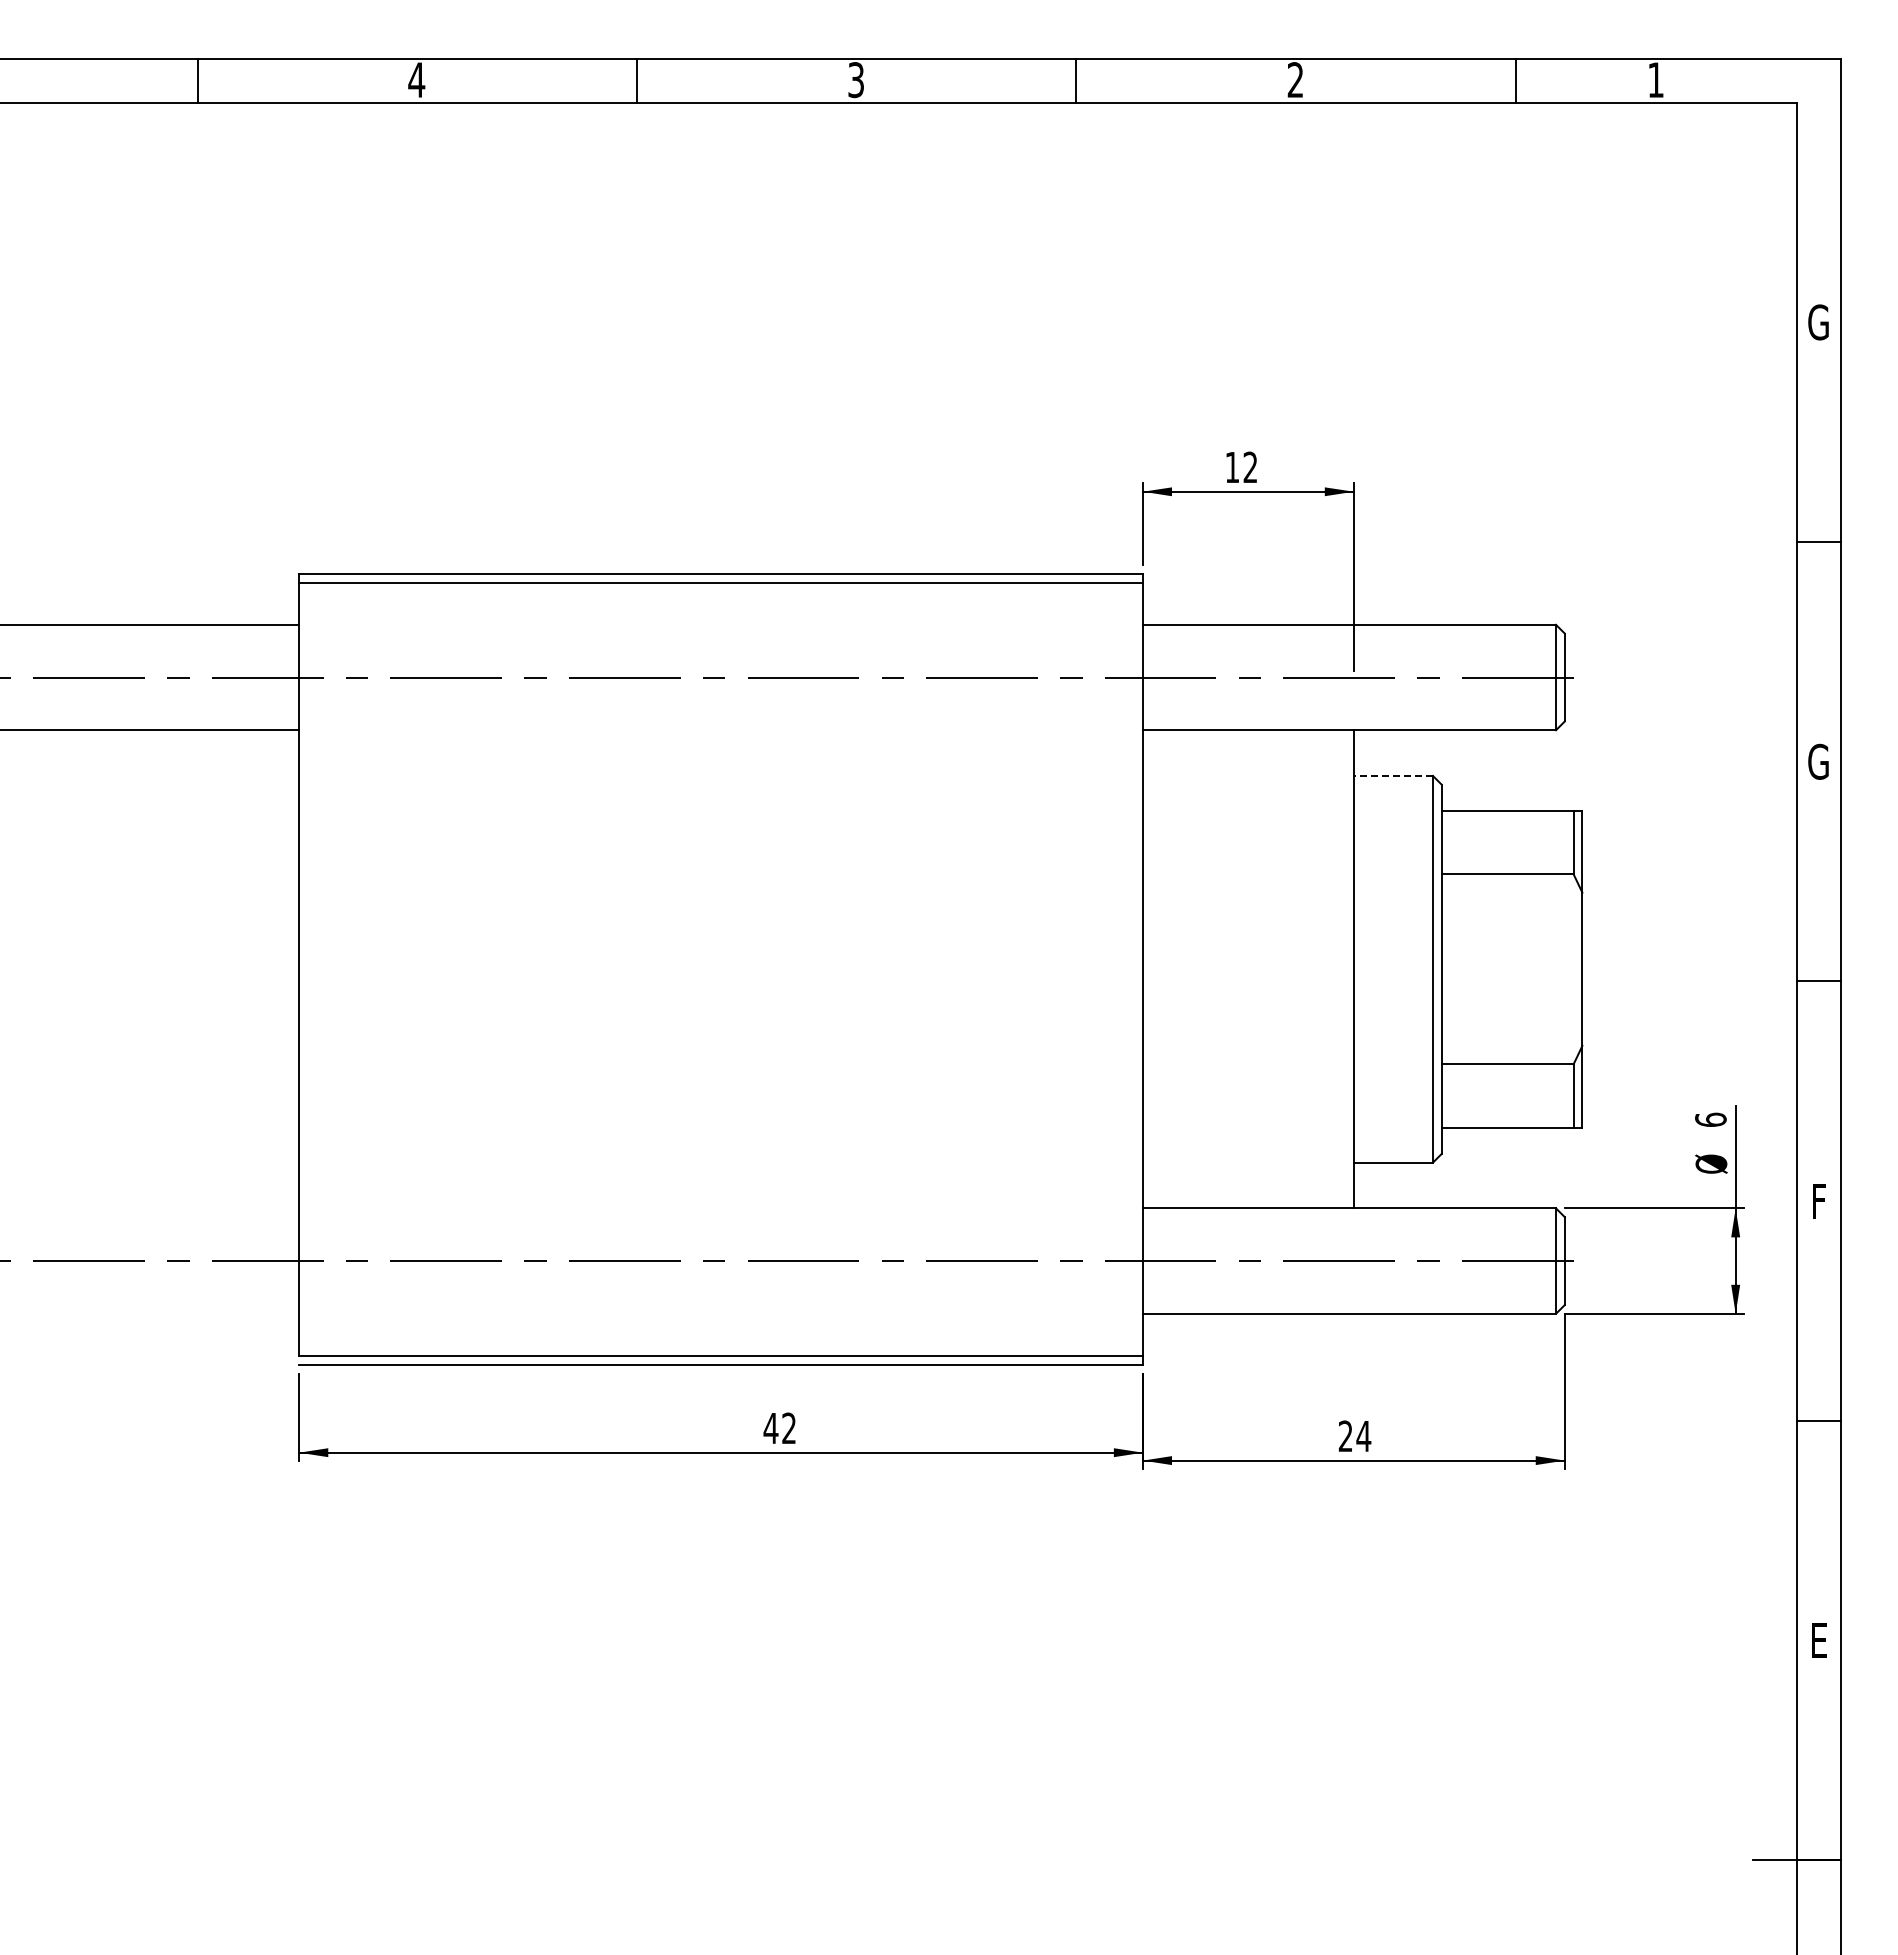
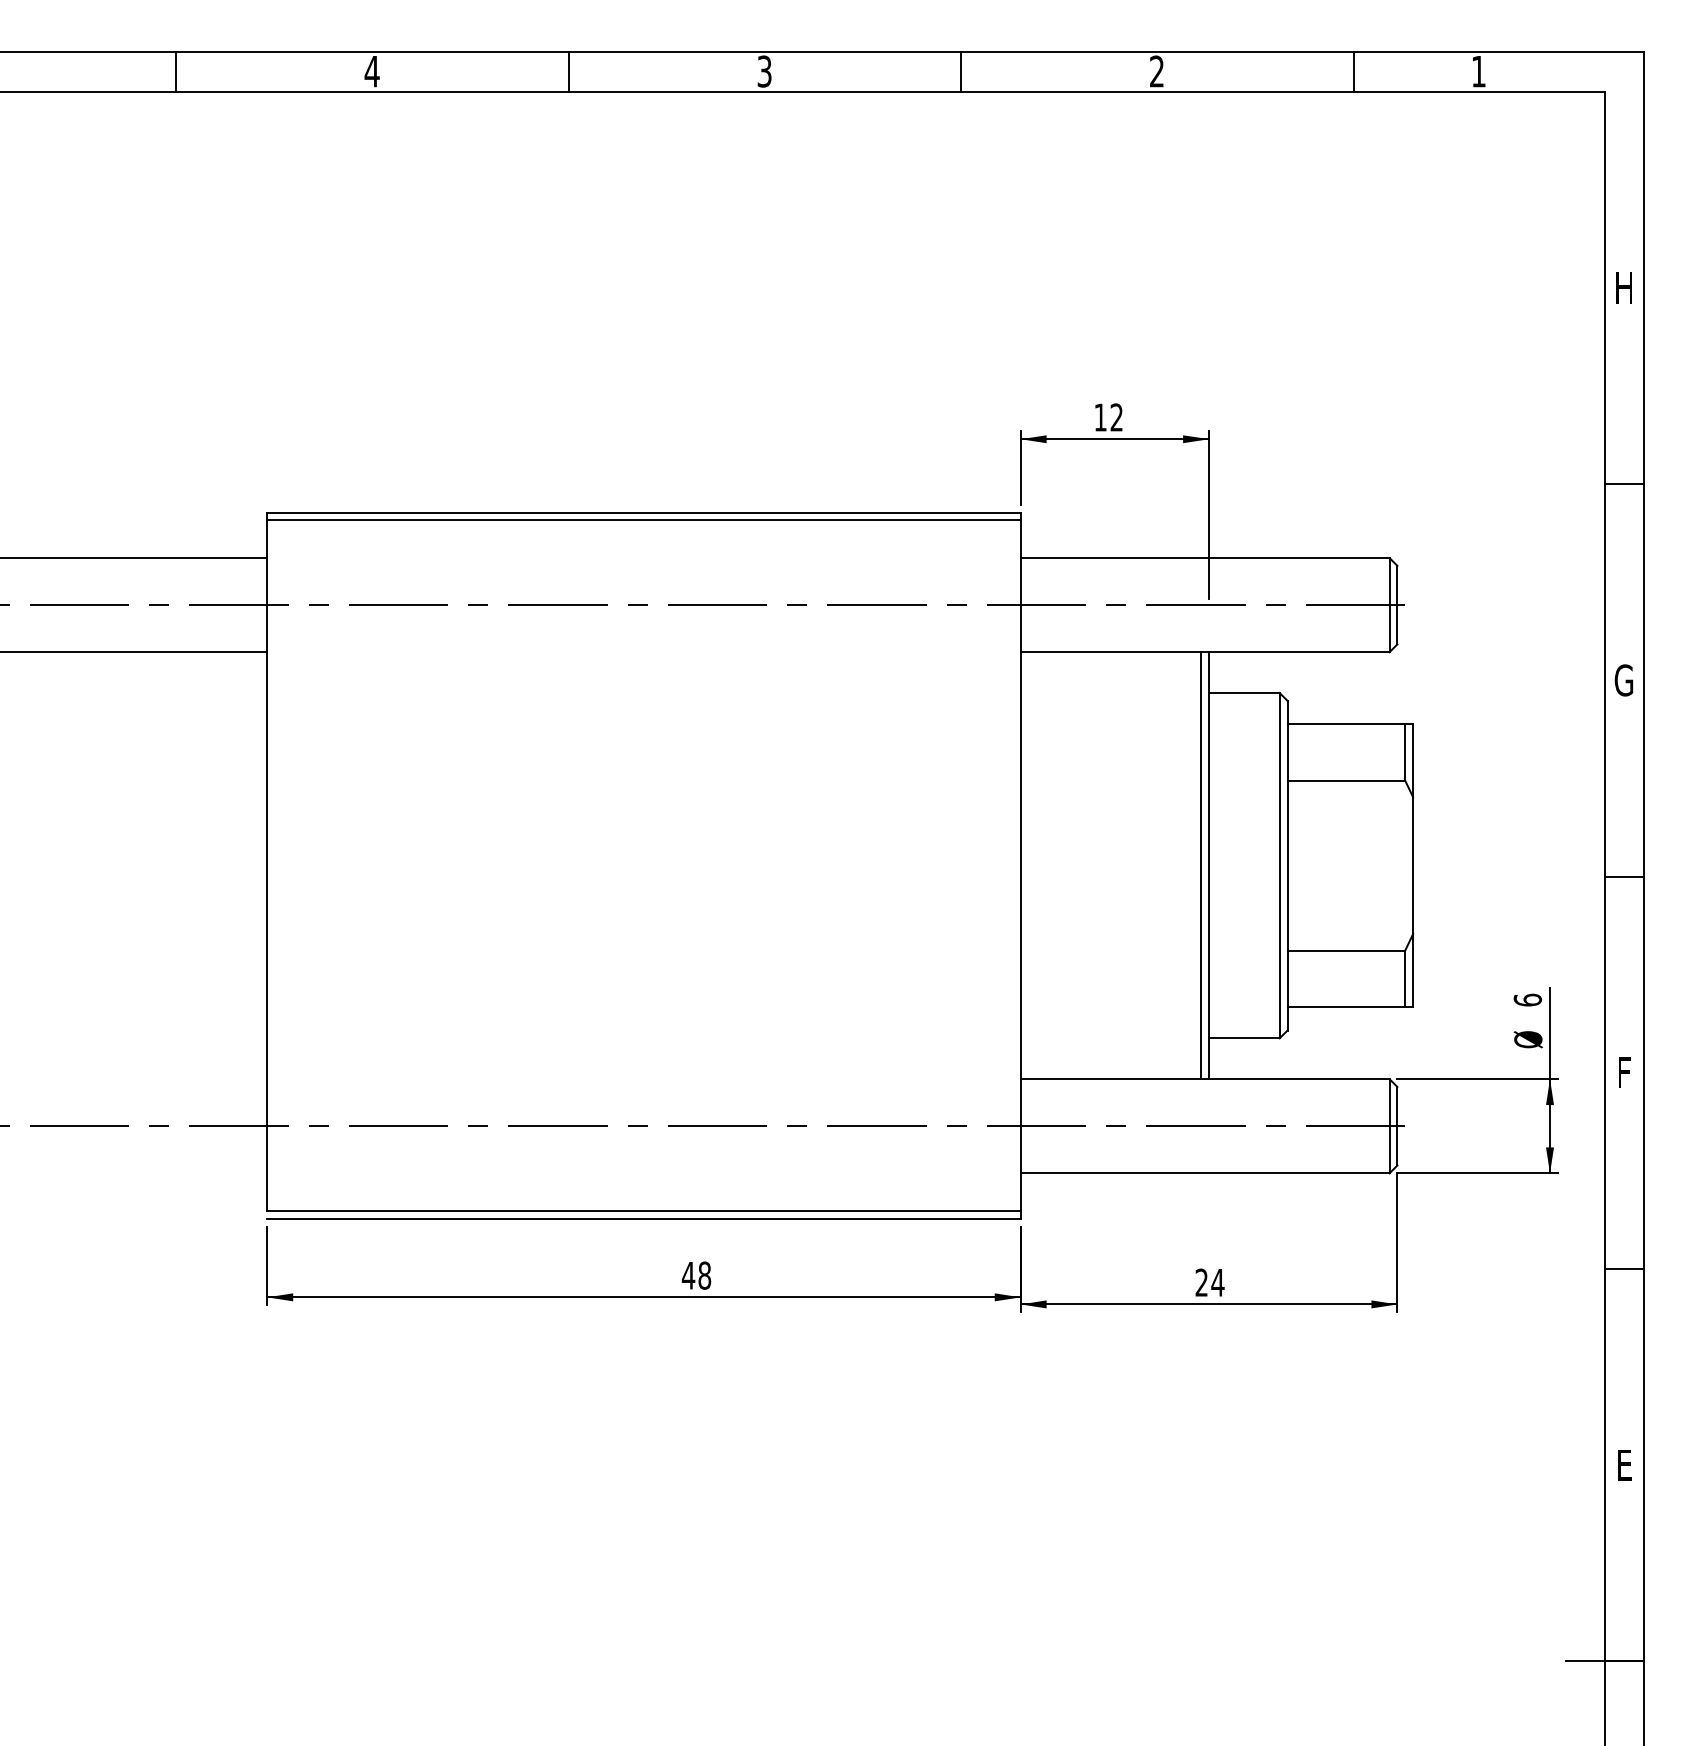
text: (1818, 322) -> (1623, 288), G -> H
line: (1393, 775) -> (1244, 692), dashed -> solid
line: (1345, 969) -> (1201, 865), added
text: (789, 1428) -> (705, 1275), 42 -> 48

